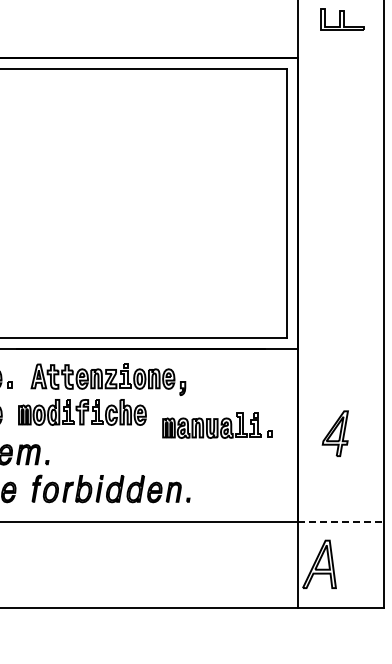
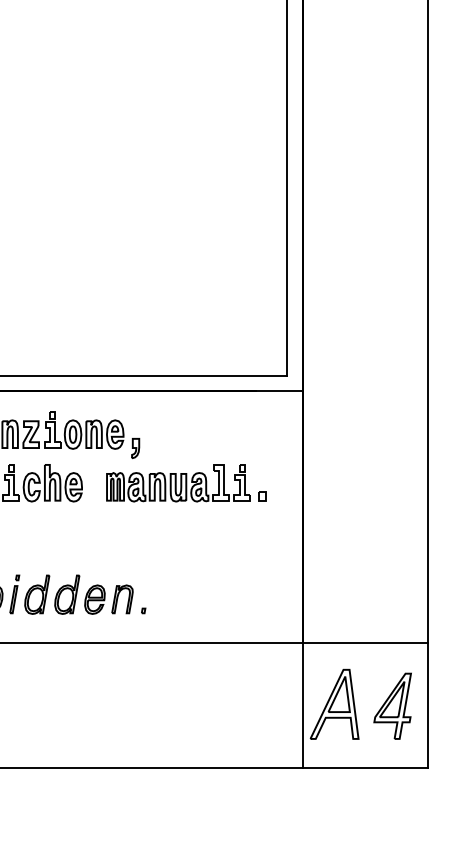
part: (217, 425) -> (186, 483), moved
part: (334, 433) -> (391, 705), moved
line: (341, 521) -> (366, 641), dashed -> solid

